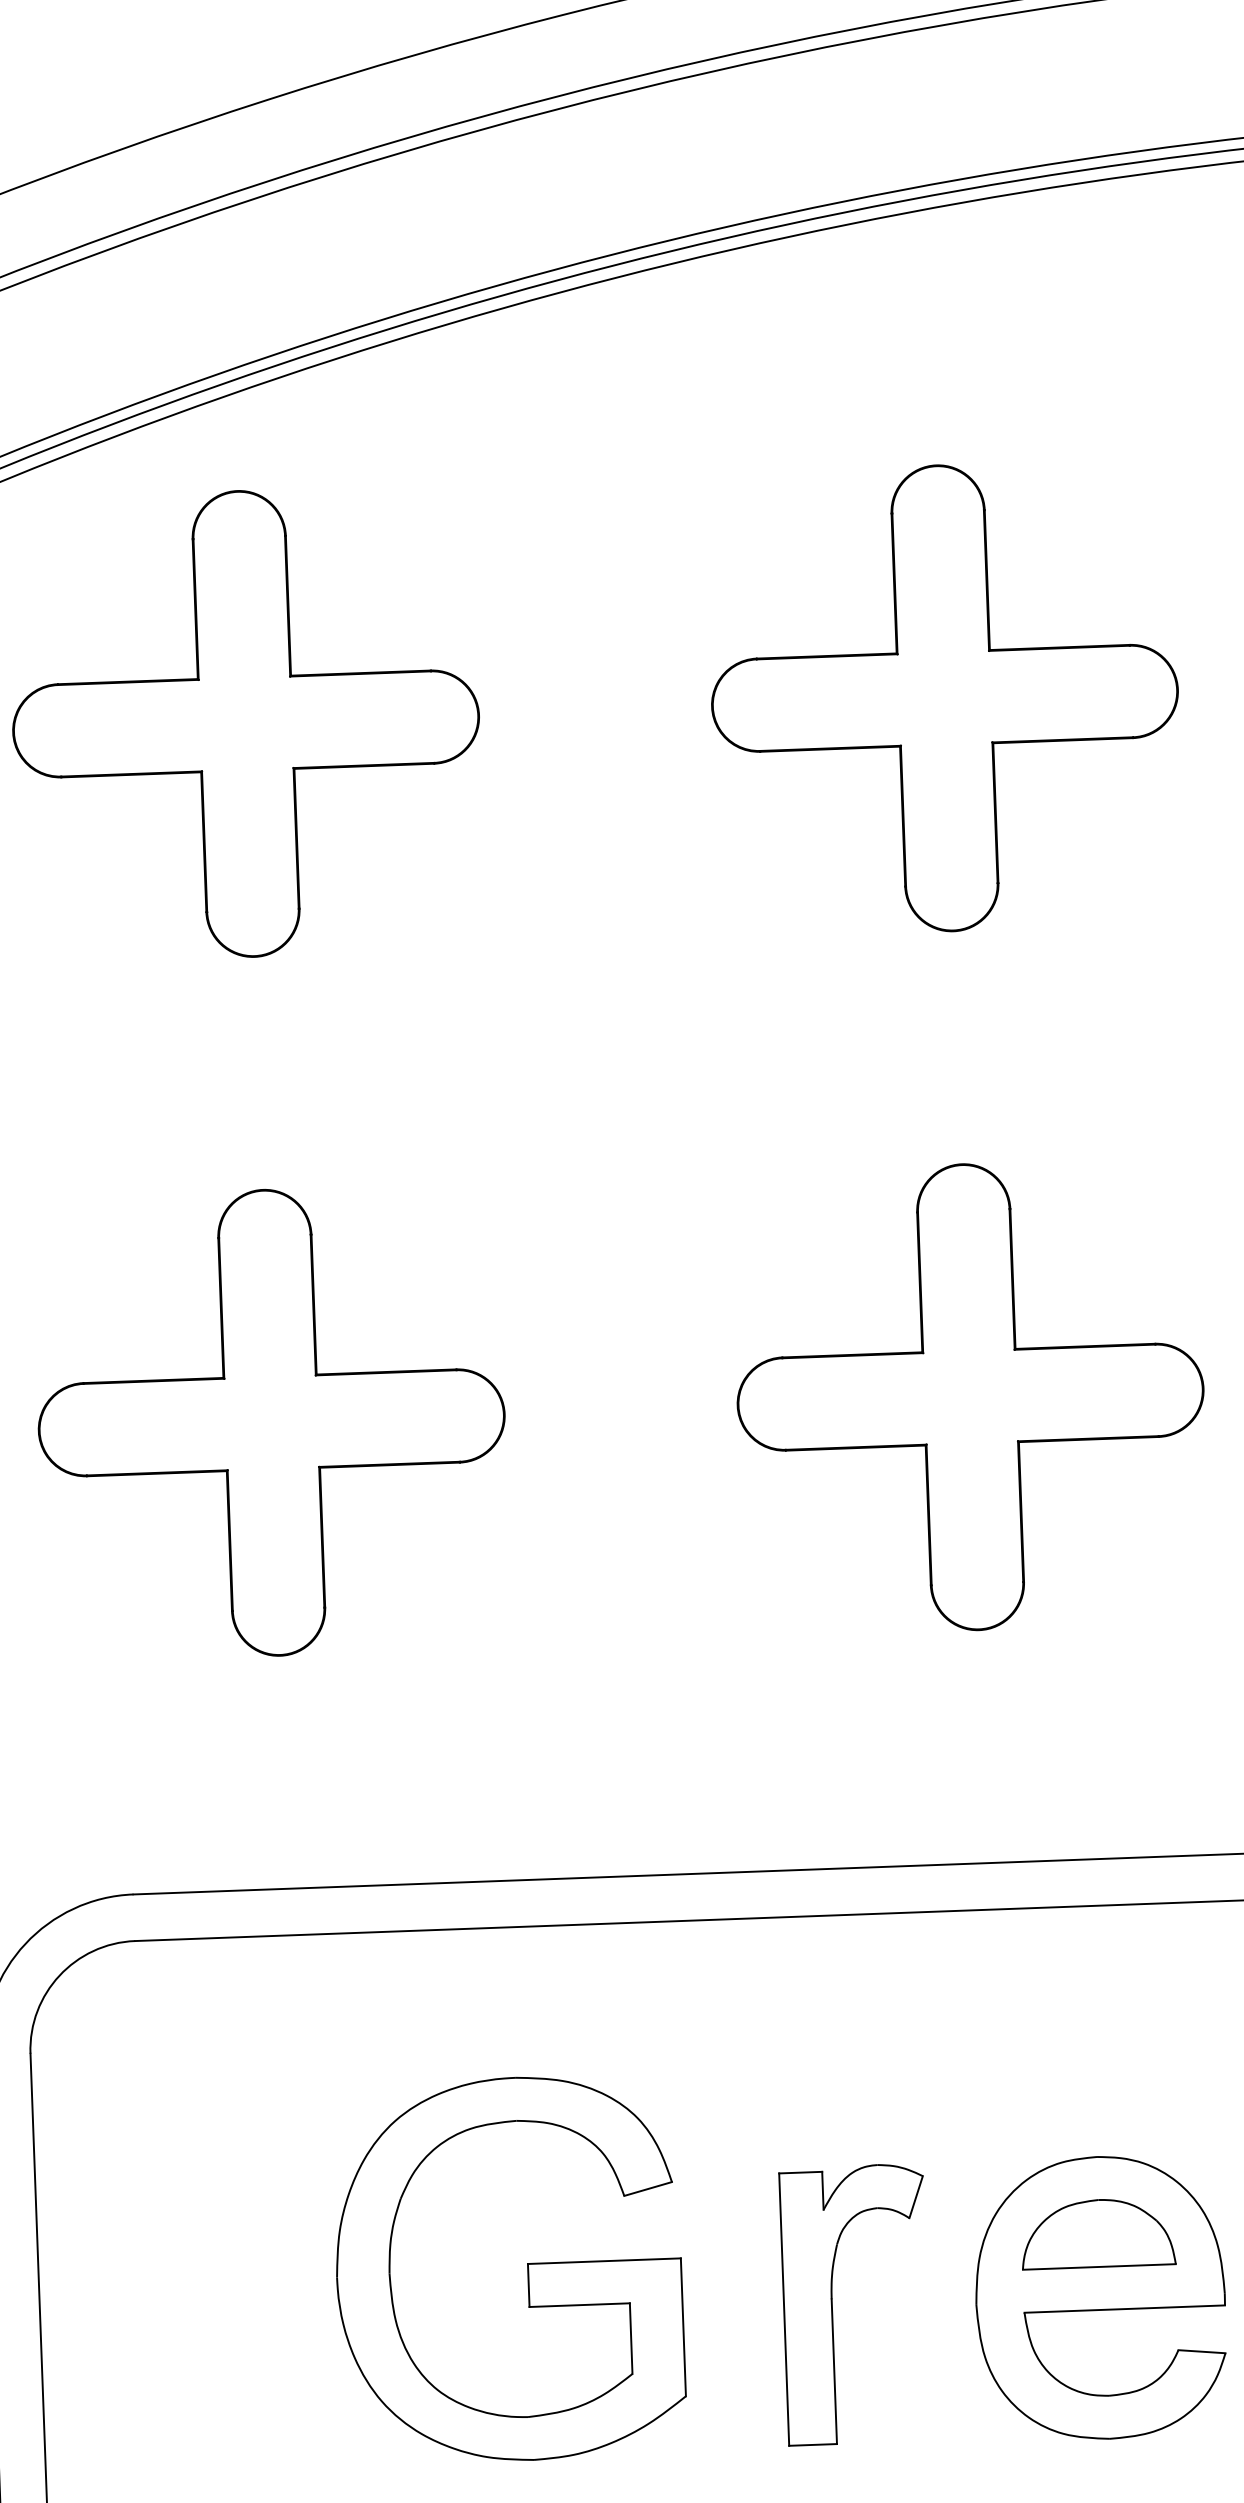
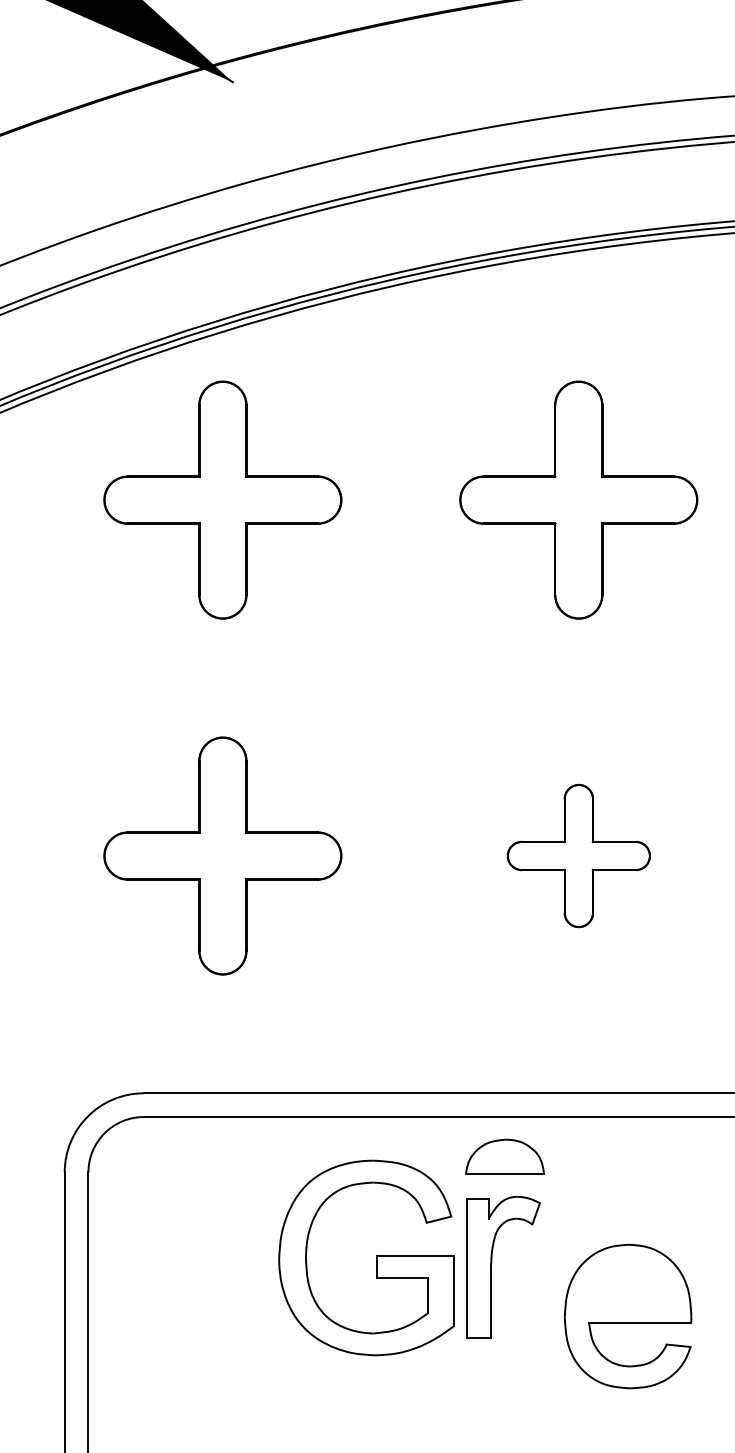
part: (969, 1396) -> (578, 855), size x0.6
part: (1097, 2233) -> (504, 1156), moved
part: (528, 2267) -> (376, 1257), moved
part: (833, 2297) -> (492, 1263), moved

